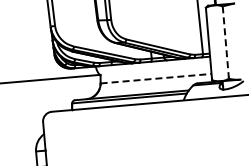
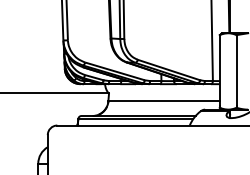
line: (225, 41) -> (236, 70), dashed -> solid
line: (156, 78) -> (164, 101), dashed -> solid

